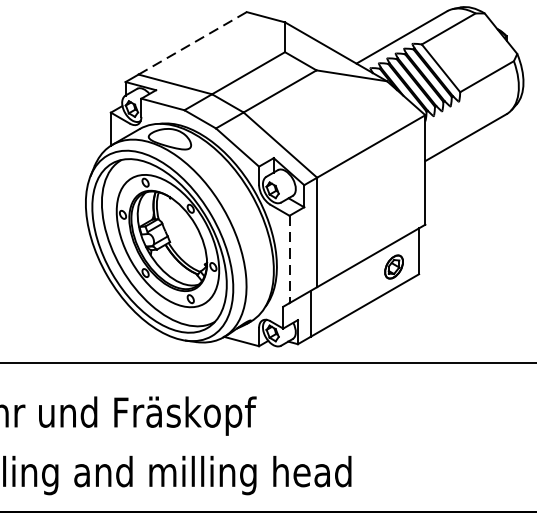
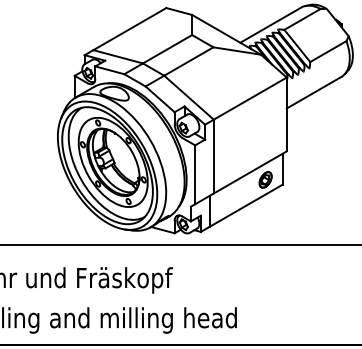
line: (193, 42) -> (130, 28), dashed -> solid
line: (290, 260) -> (195, 175), dashed -> solid

